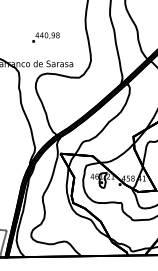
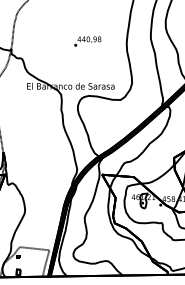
text: (45, 37) -> (87, 41), moved

